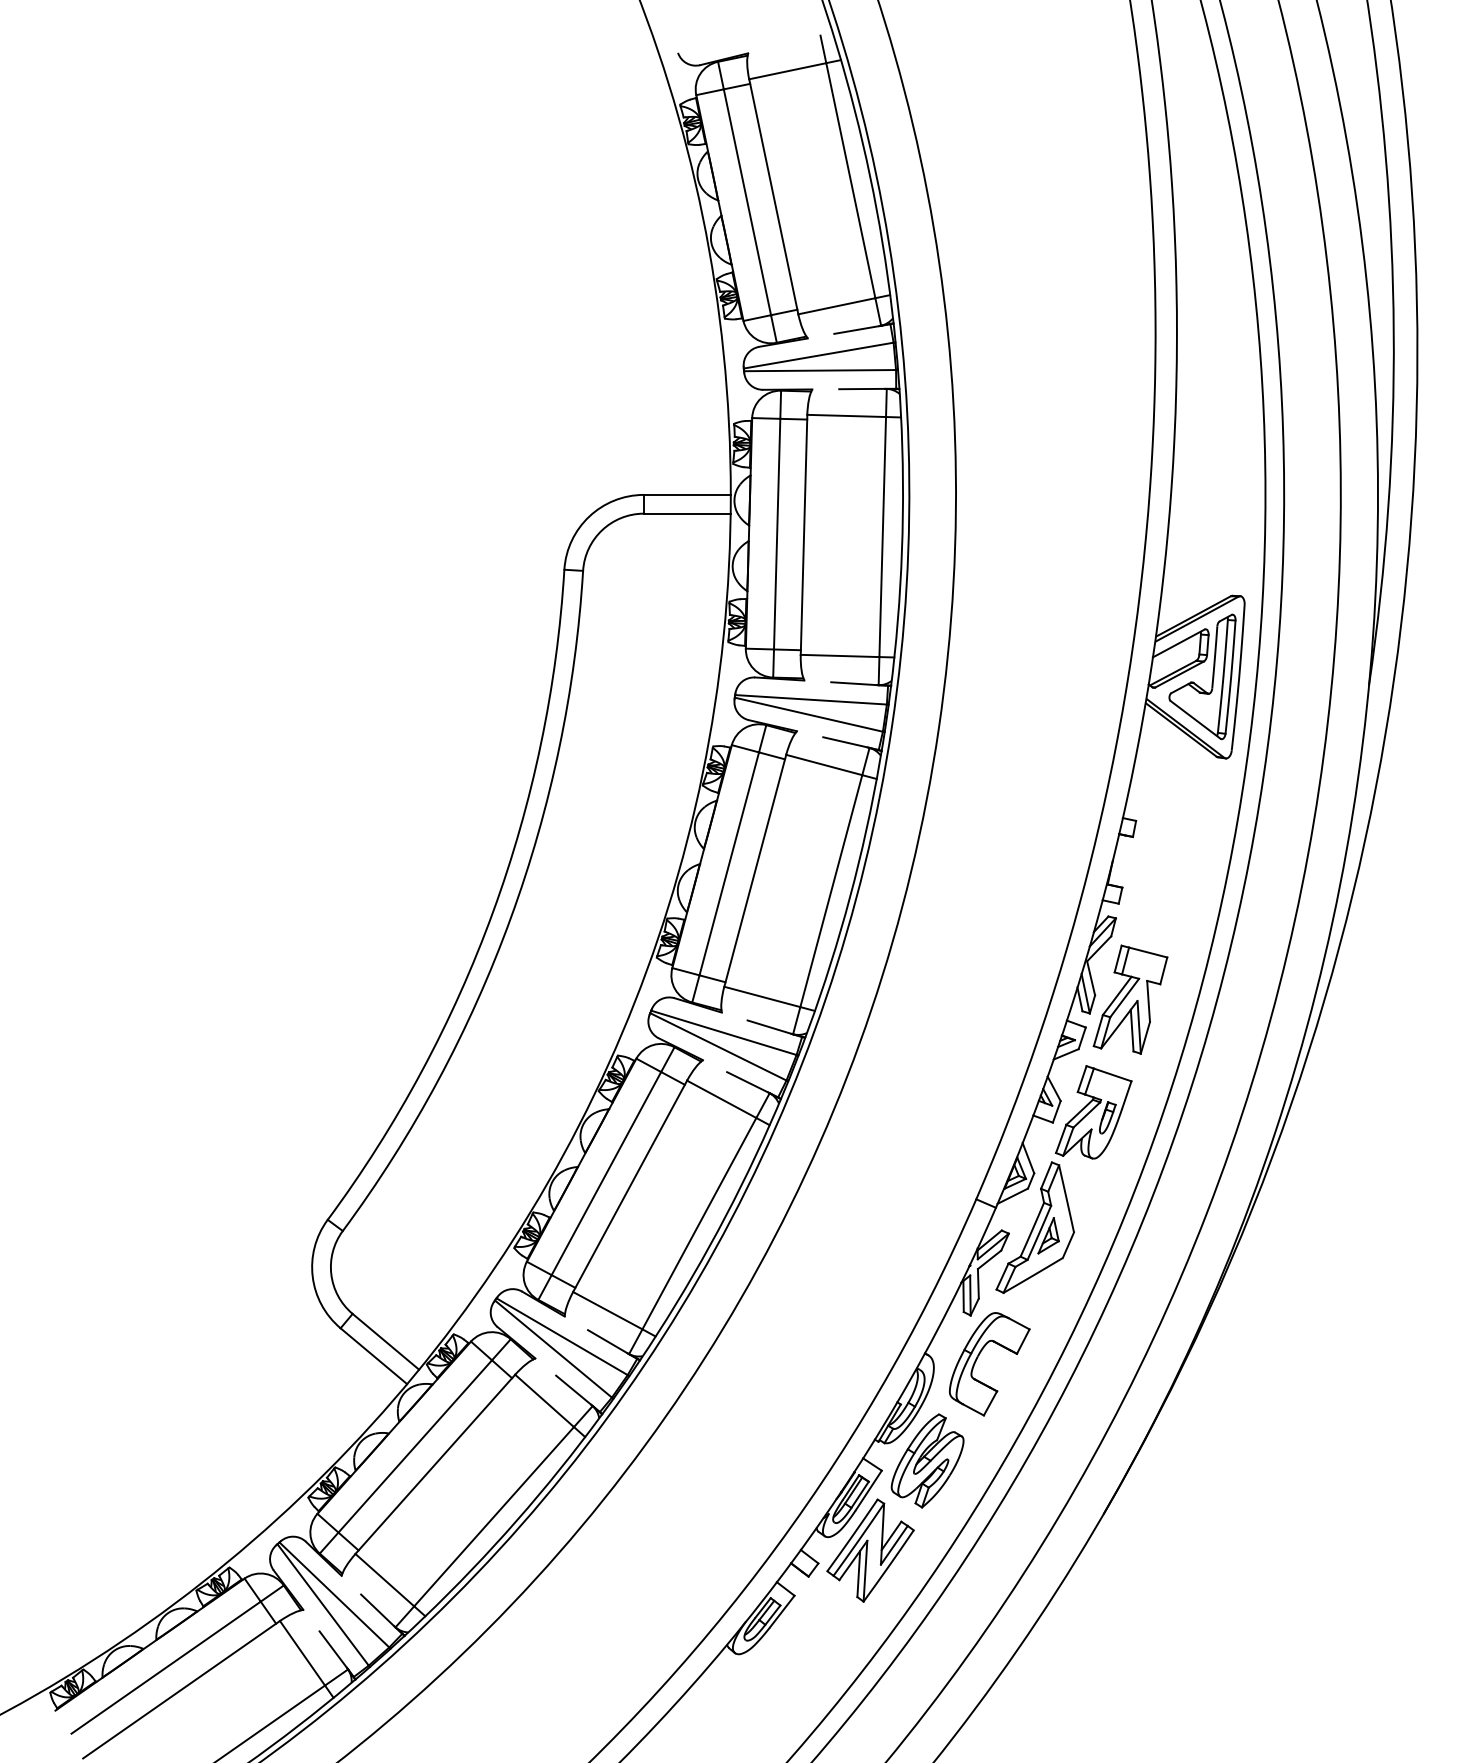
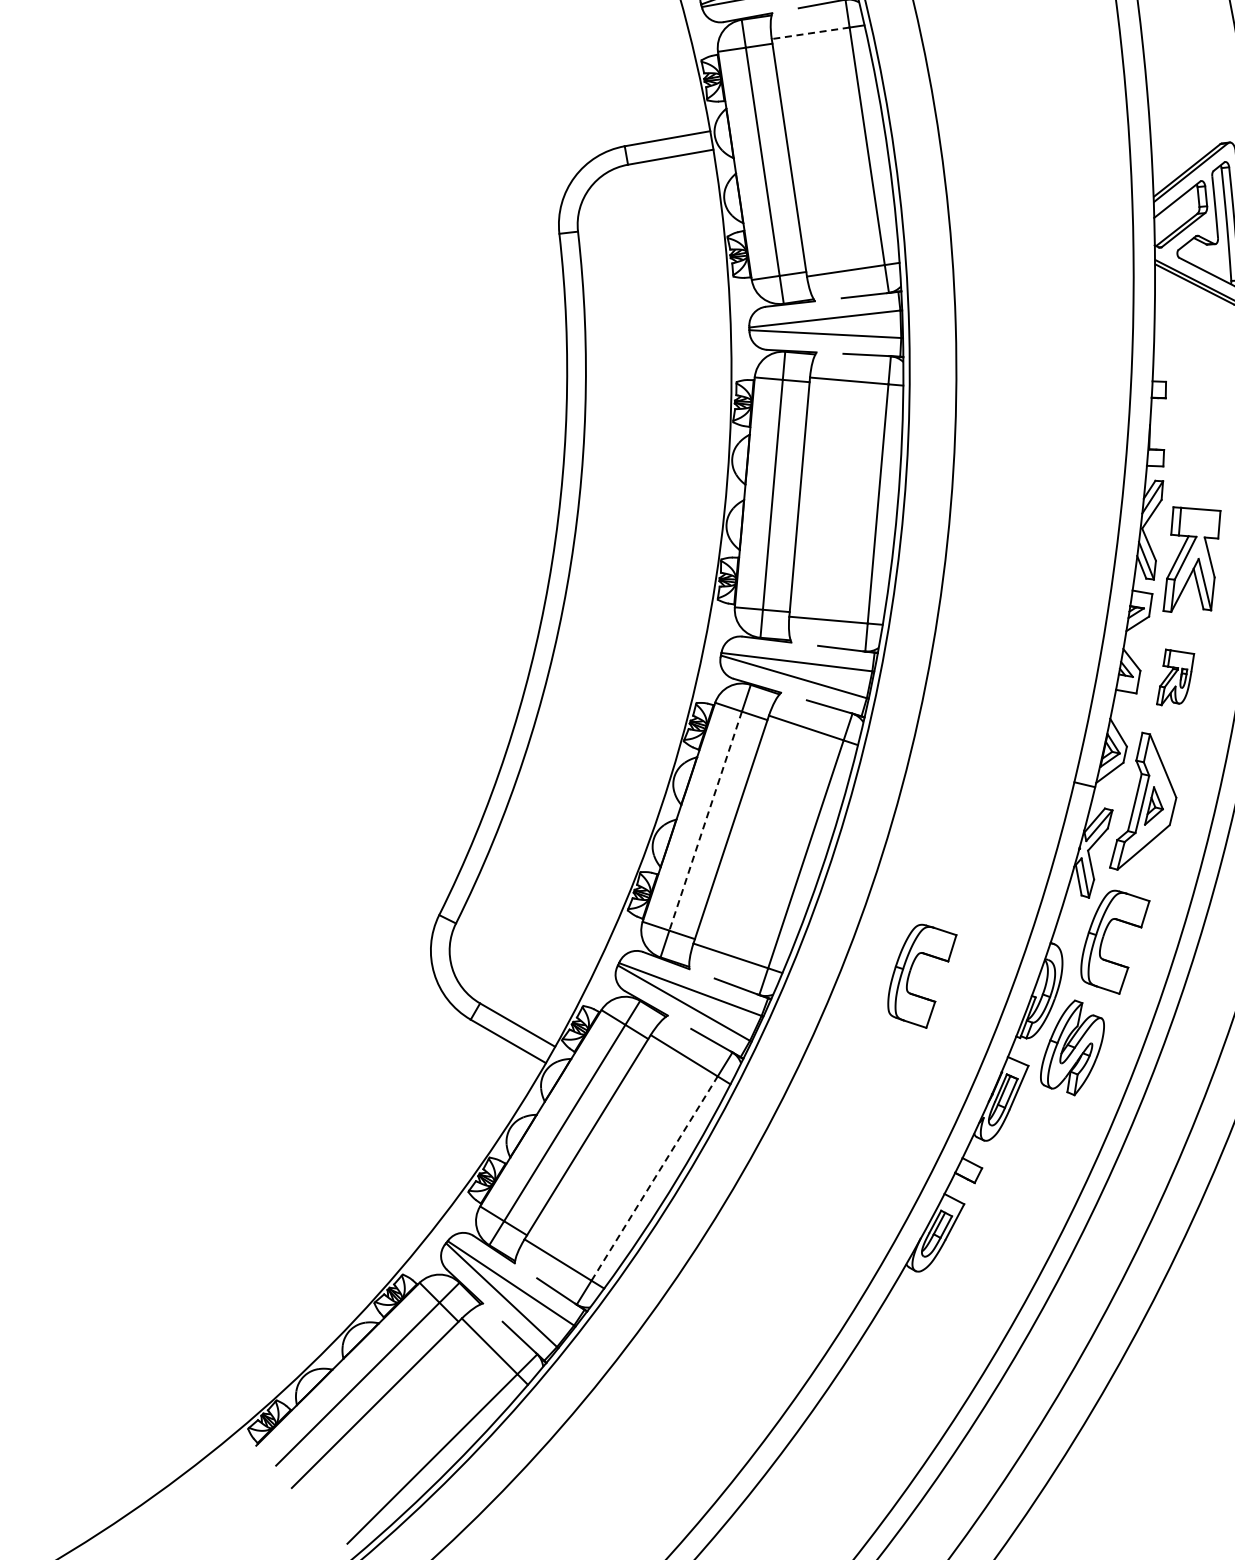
line: (846, 415) -> (810, 32), solid -> dashed
part: (1093, 1112) -> (1174, 676), size x0.6
line: (606, 1174) -> (705, 822), solid -> dashed
part: (781, 1359) -> (910, 973), added
line: (494, 1516) -> (654, 1178), solid -> dashed
part: (870, 1550) -> (1031, 1146), removed

